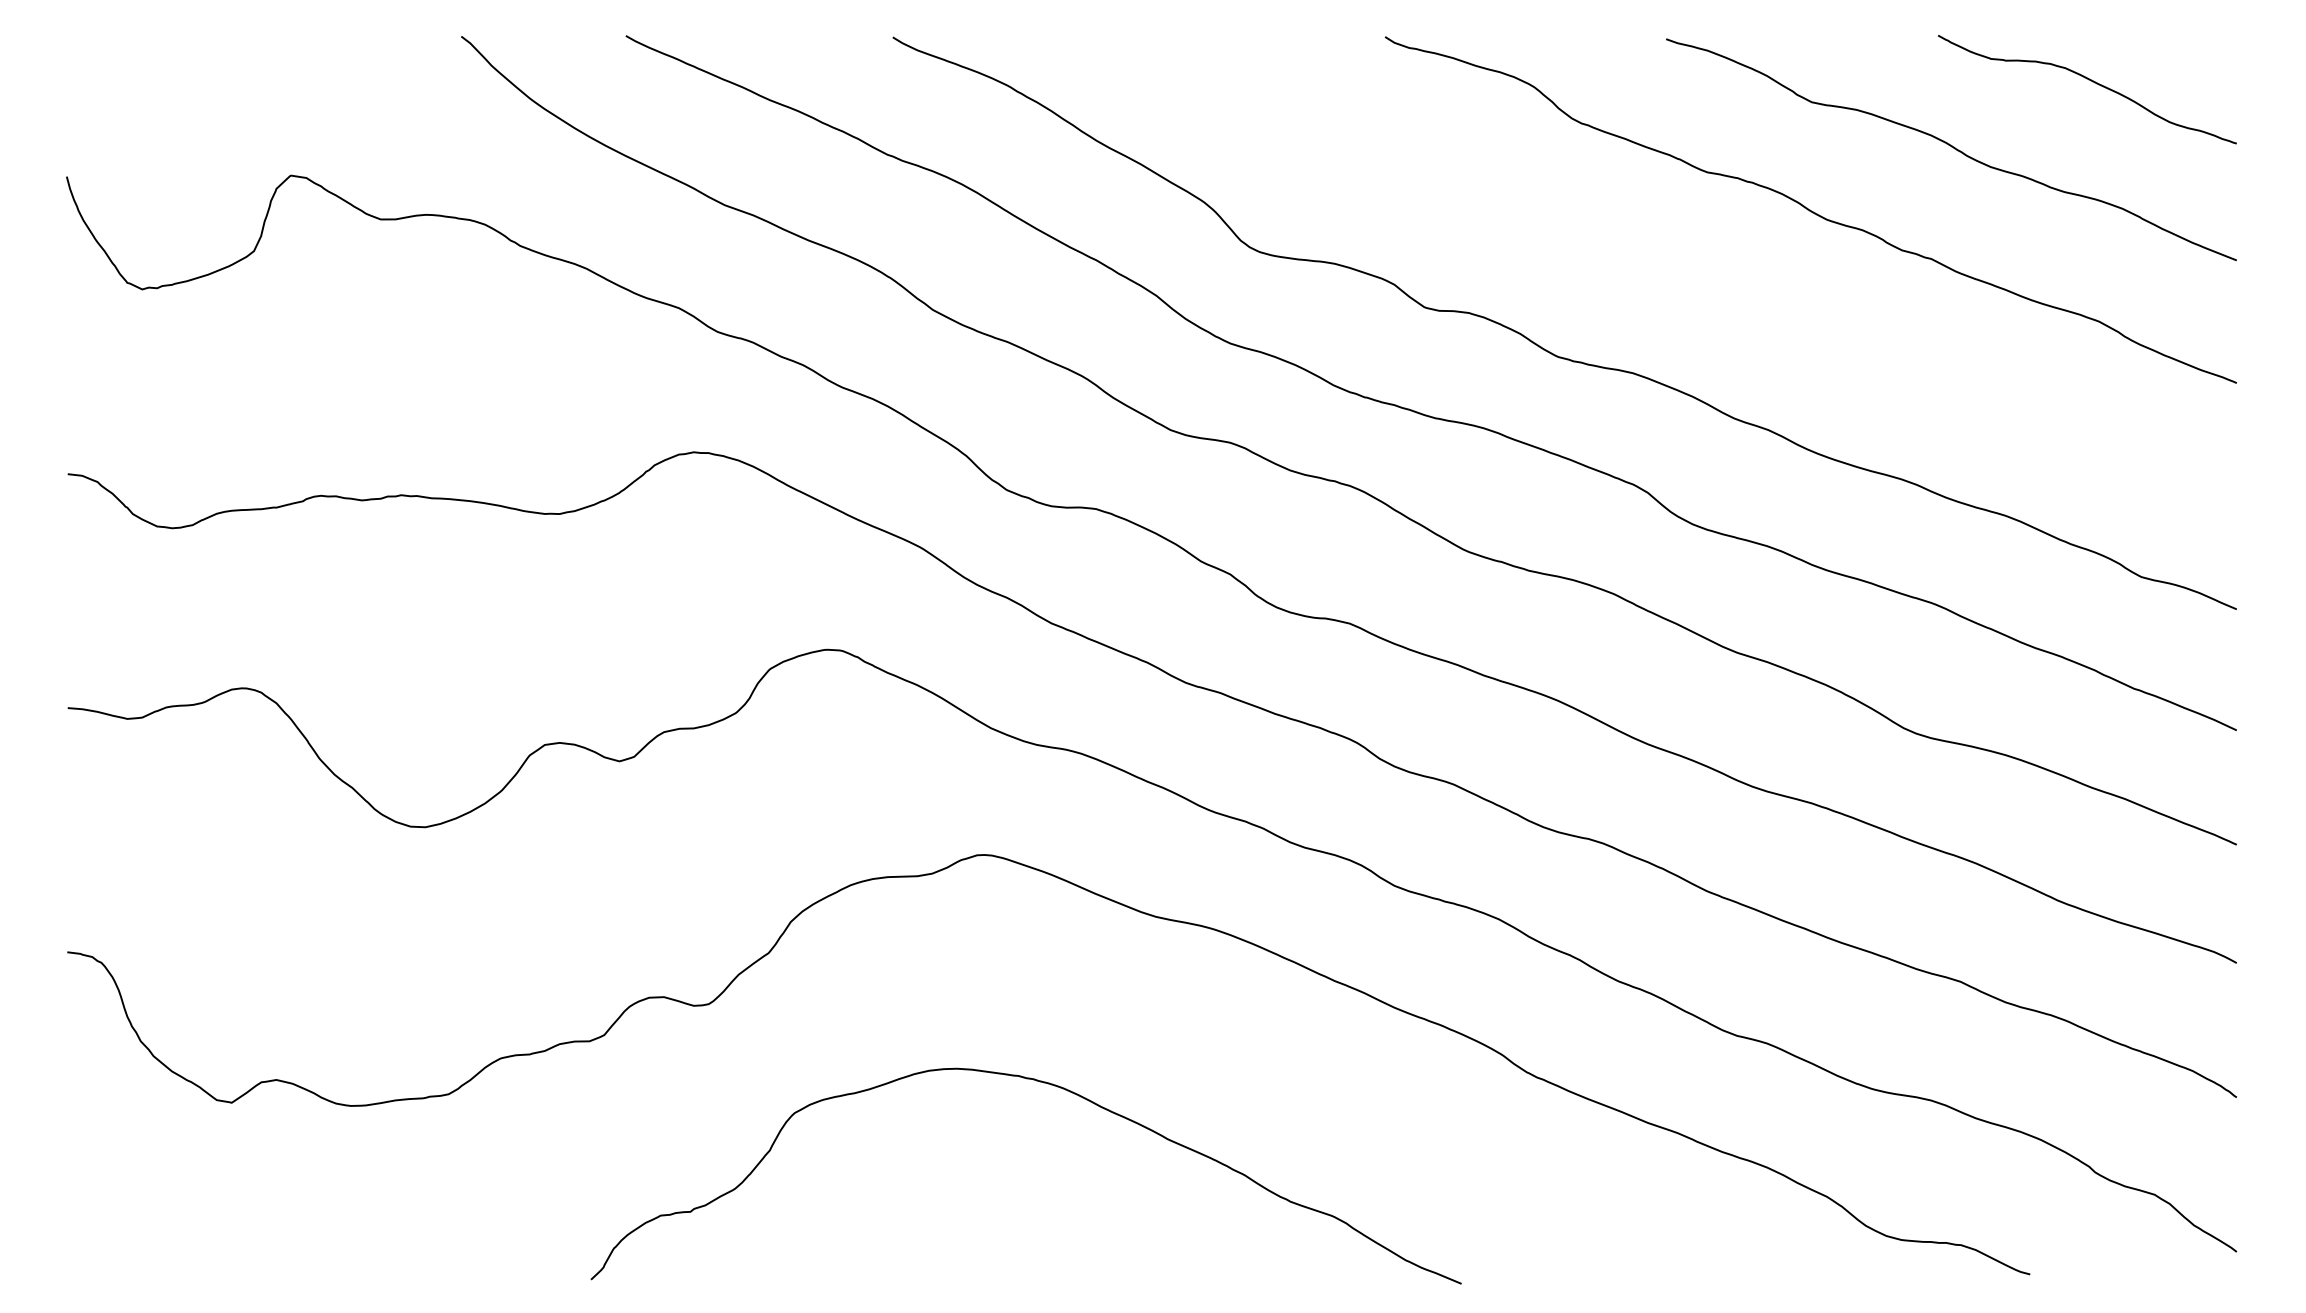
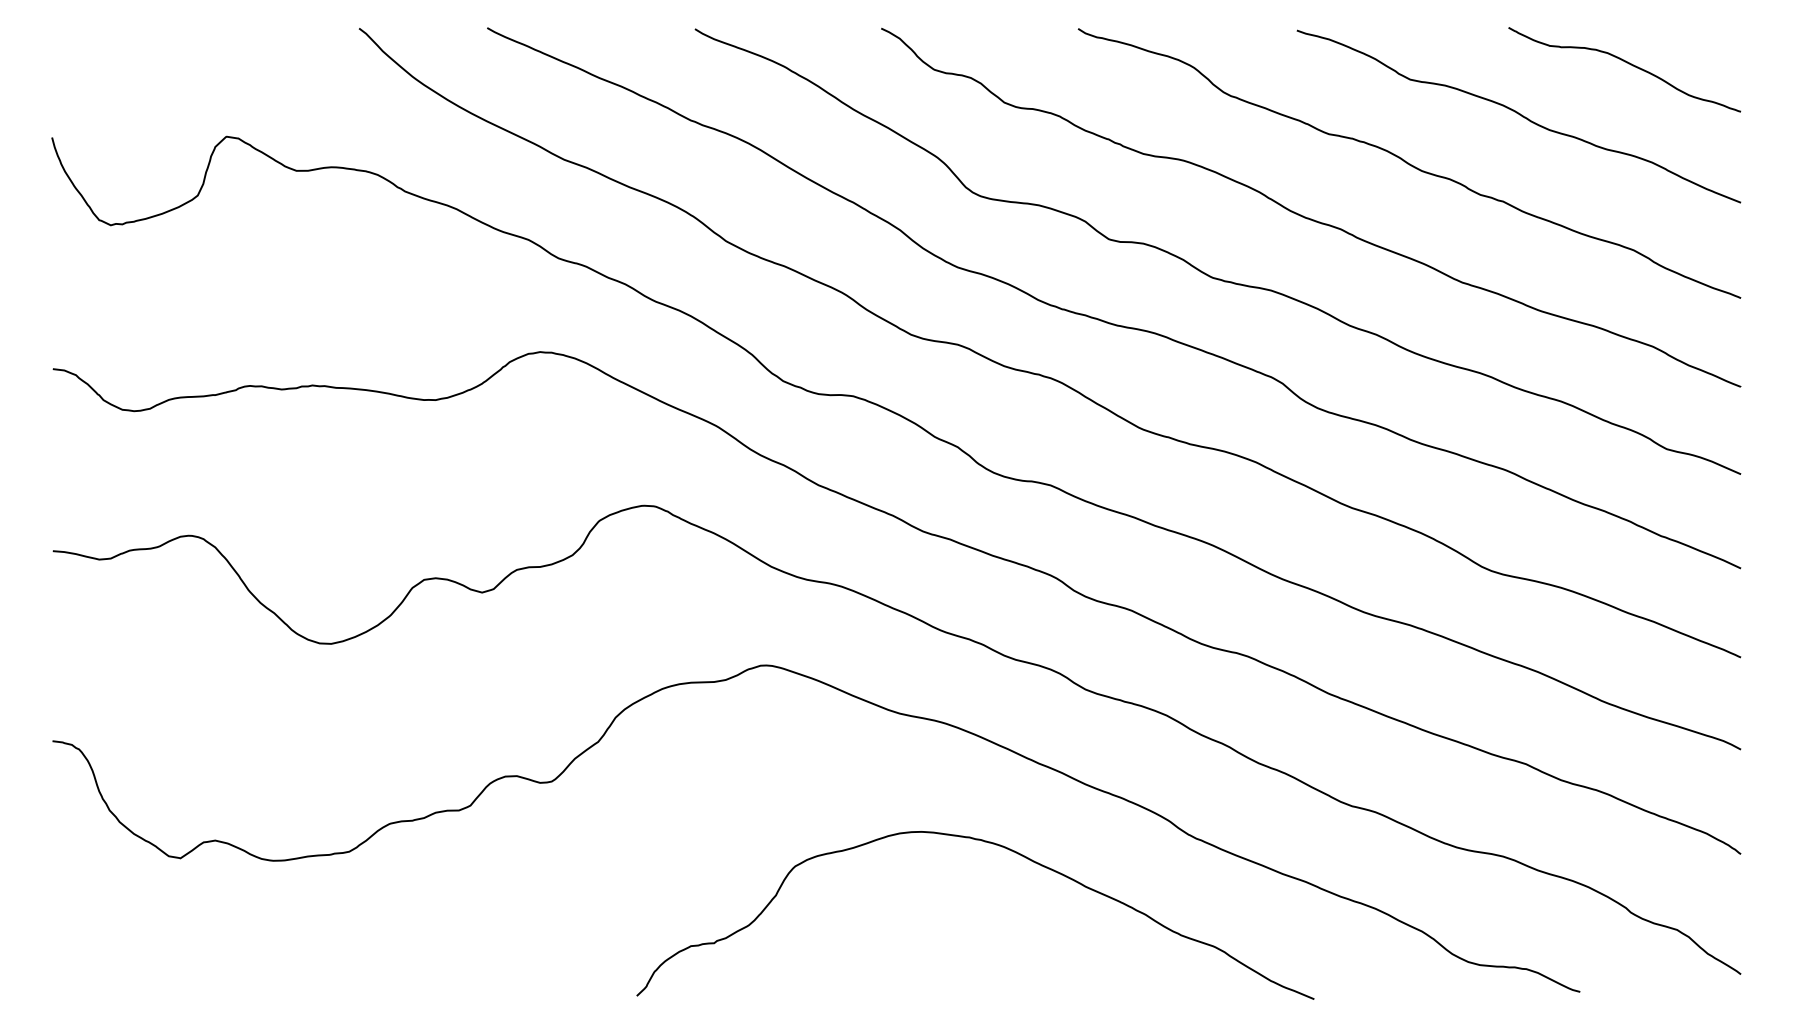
curve: (1680, 279) -> (1308, 217), added
curve: (1054, 1086) -> (997, 845), moved

